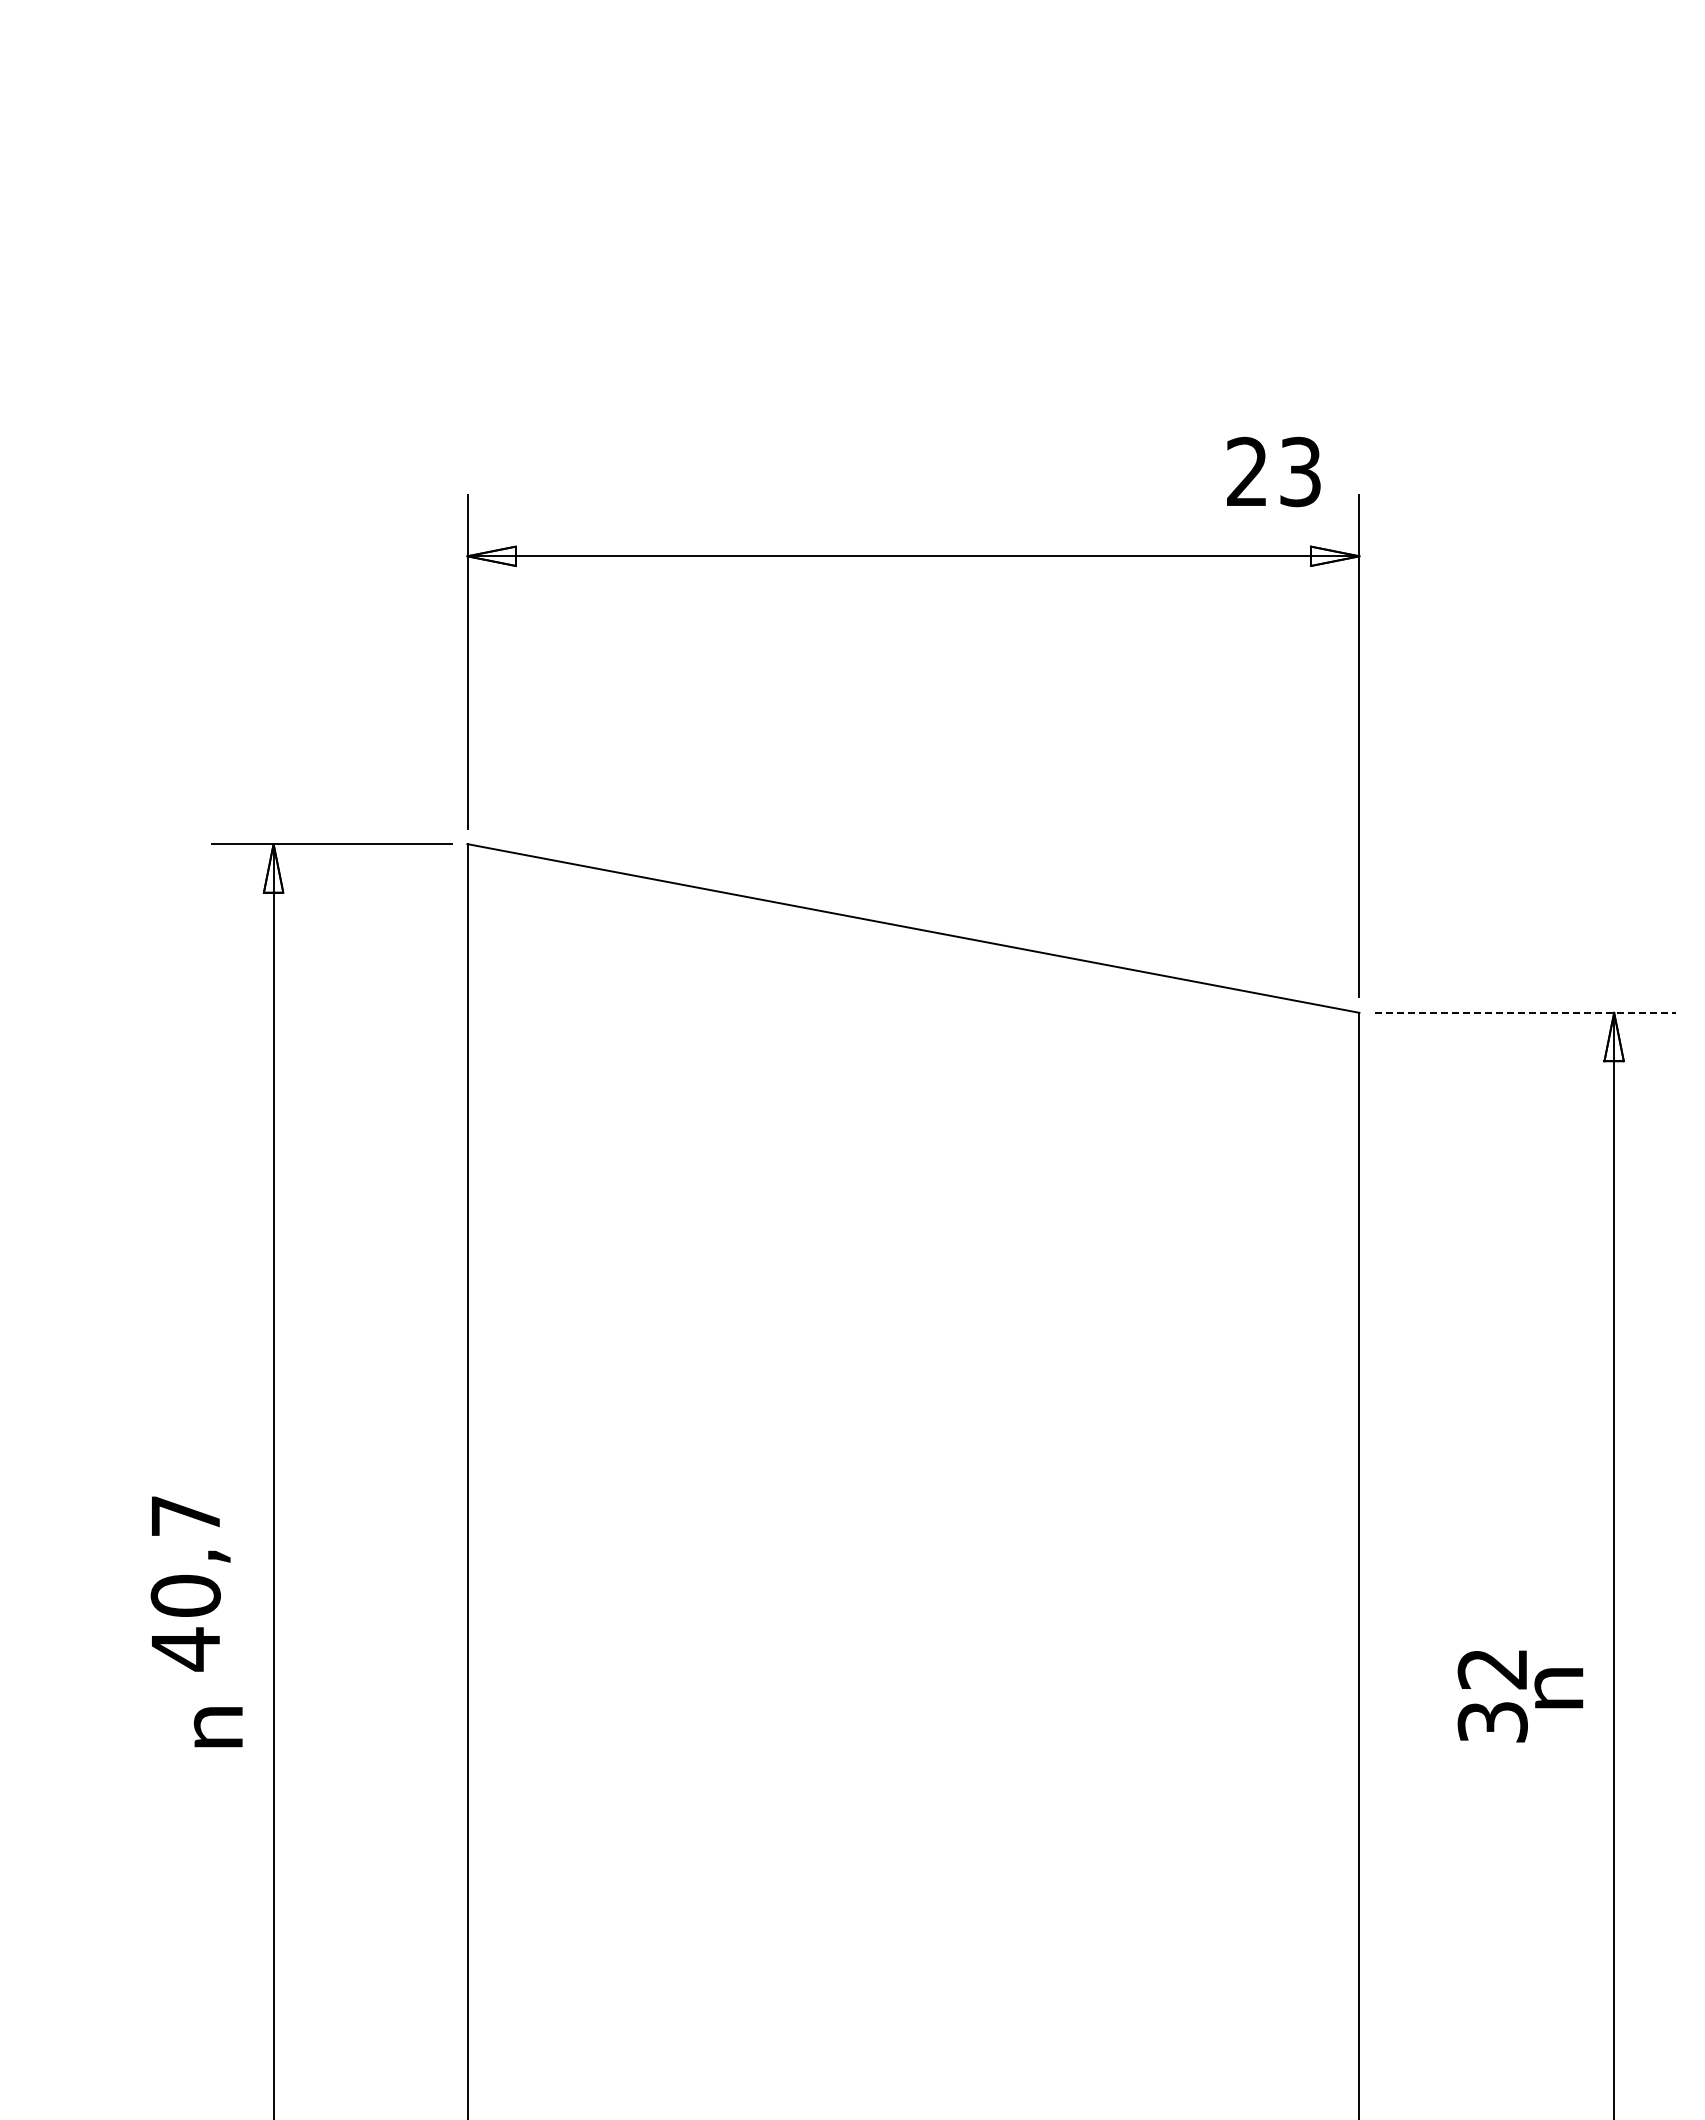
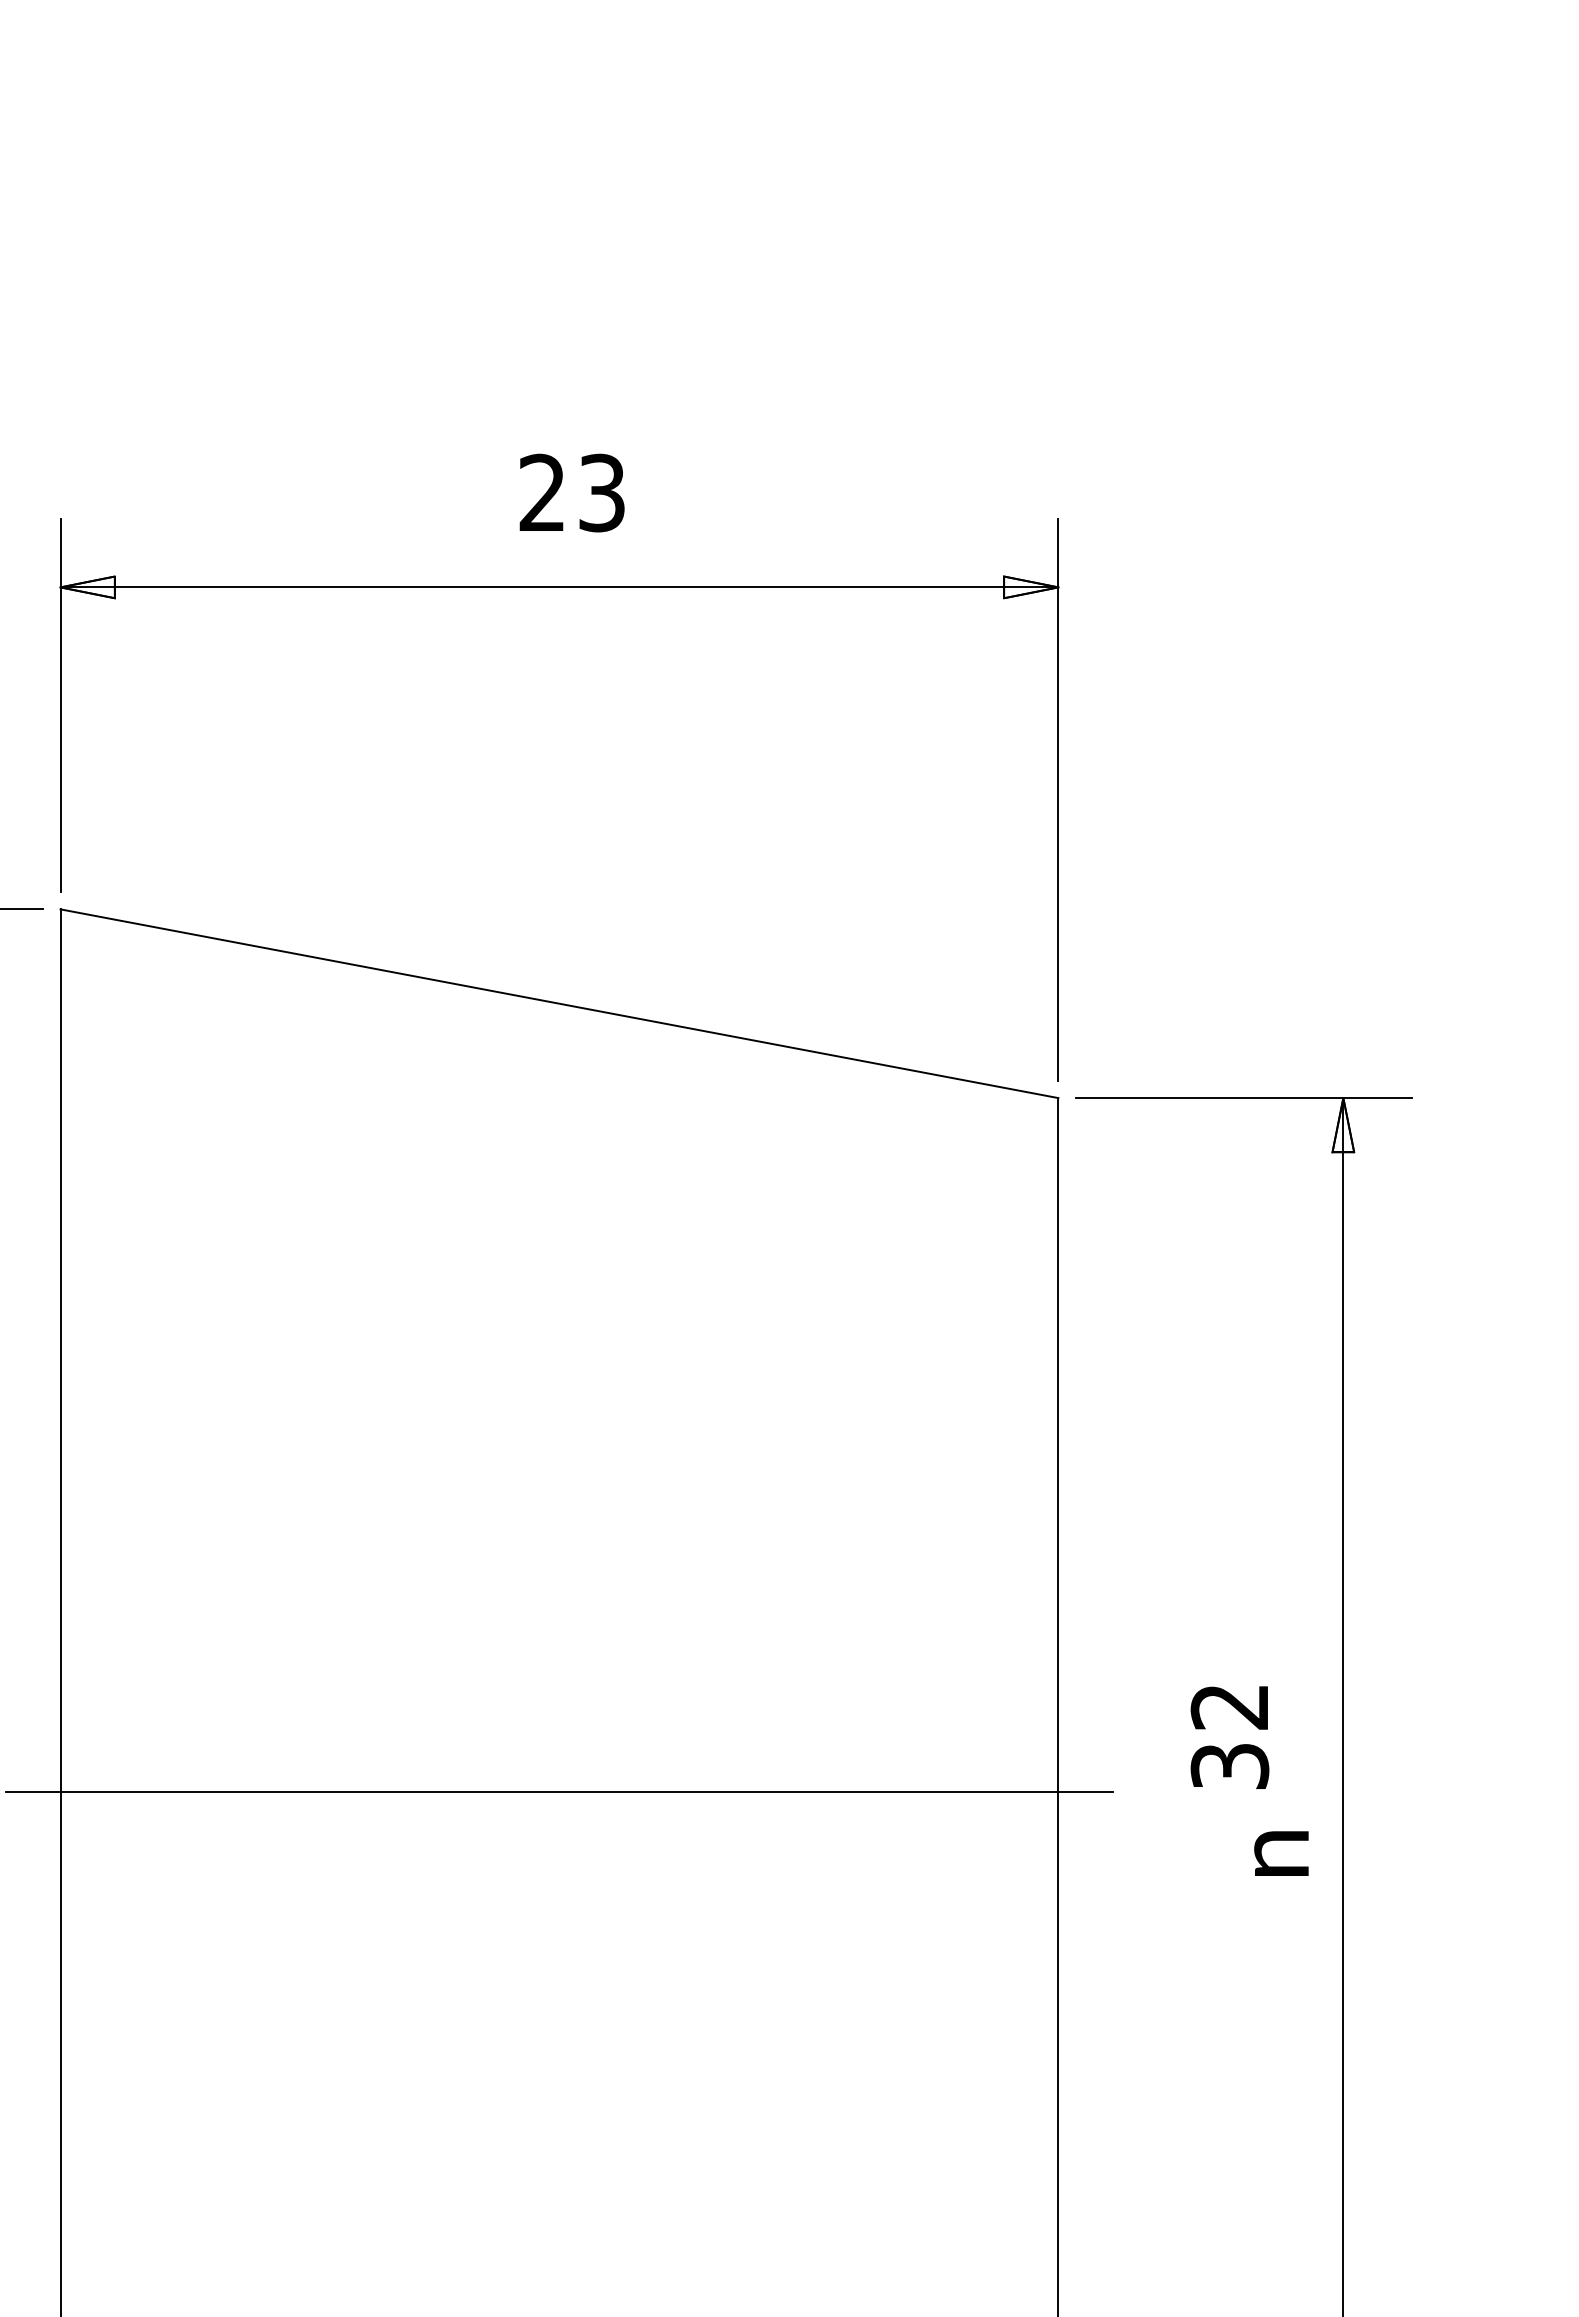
text: (1273, 471) -> (571, 492), moved
line: (1525, 1012) -> (1244, 1097), dashed -> solid
line: (913, 1633) -> (559, 1792), added
text: (1492, 1696) -> (1229, 1737), moved

